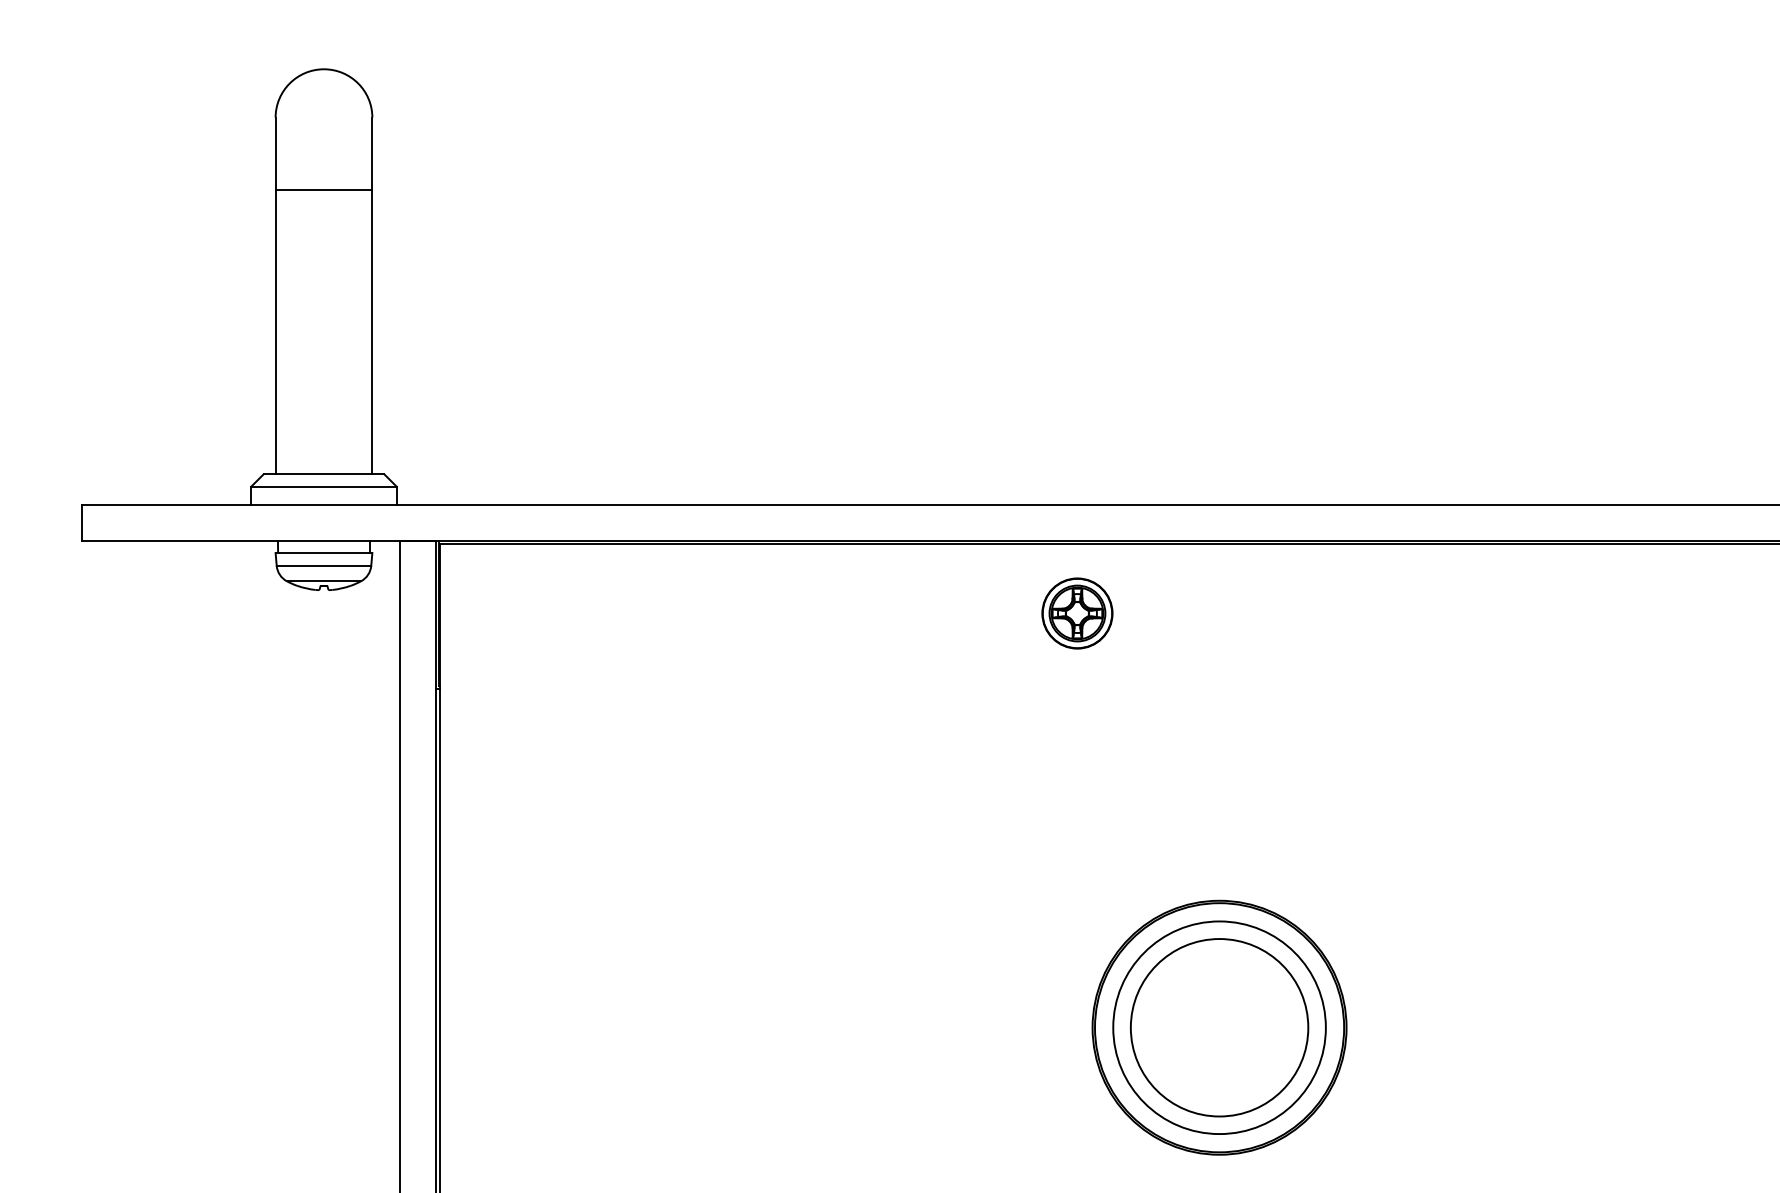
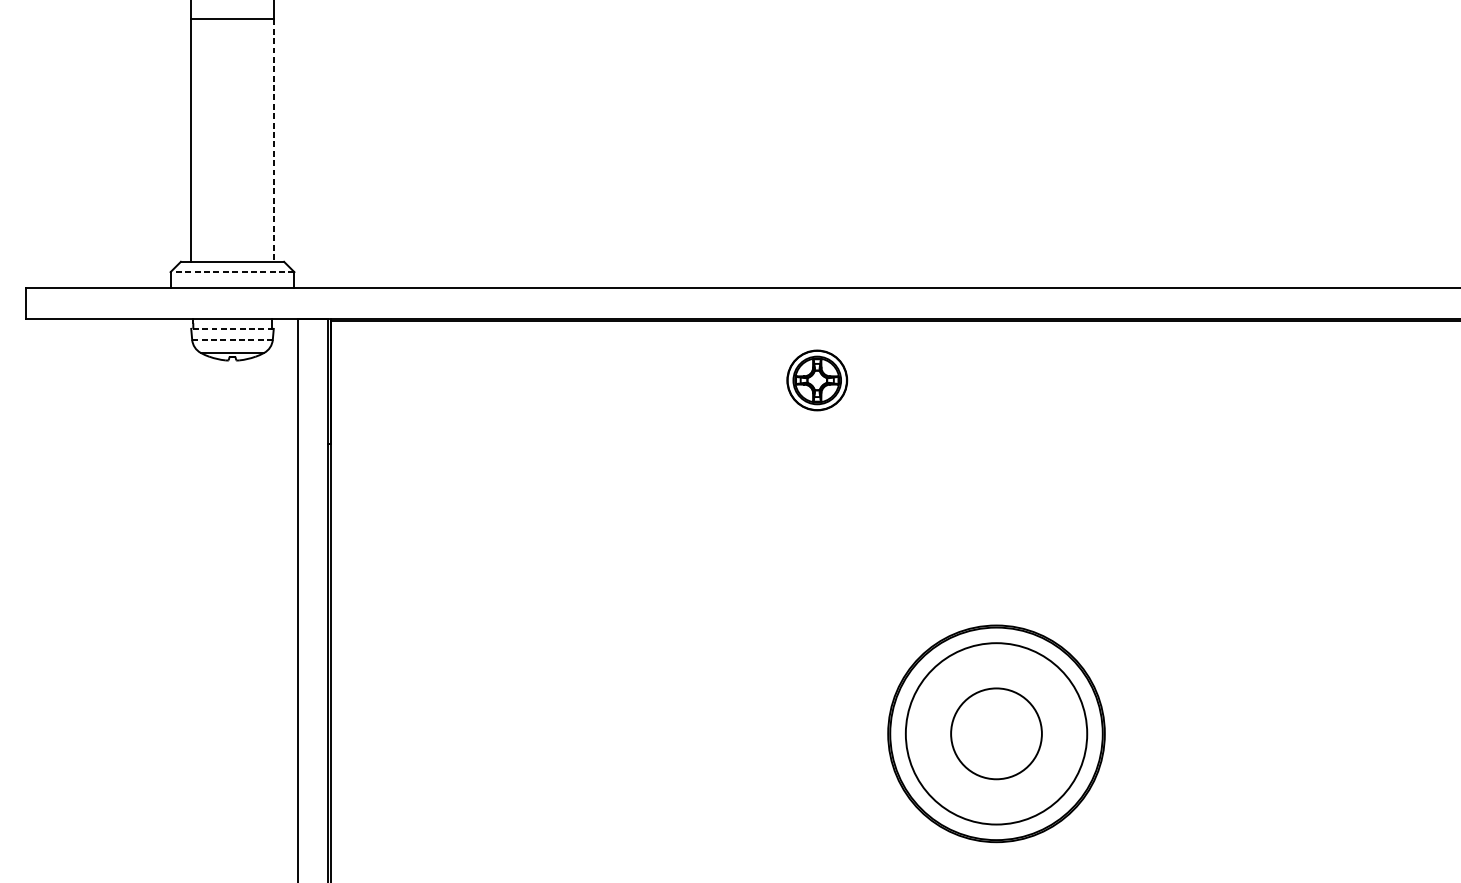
line: (372, 332) -> (273, 140), solid -> dashed
line: (324, 486) -> (232, 272), solid -> dashed
line: (323, 553) -> (232, 329), solid -> dashed
line: (324, 565) -> (232, 339), solid -> dashed
part: (1077, 613) -> (817, 380), moved
circle: (1219, 1027) -> (996, 733), size x0.6

